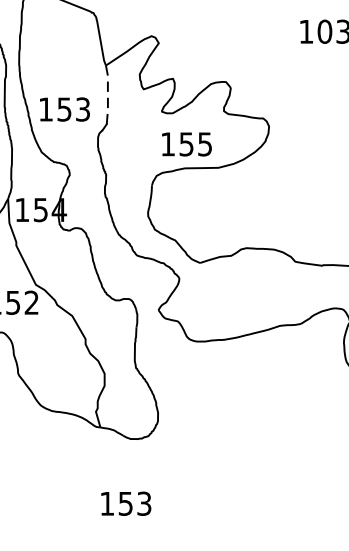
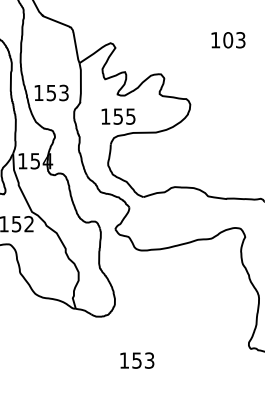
line: (107, 95) -> (80, 83), dashed -> solid
text: (186, 144) -> (118, 116), moved
text: (126, 503) -> (137, 360), moved

